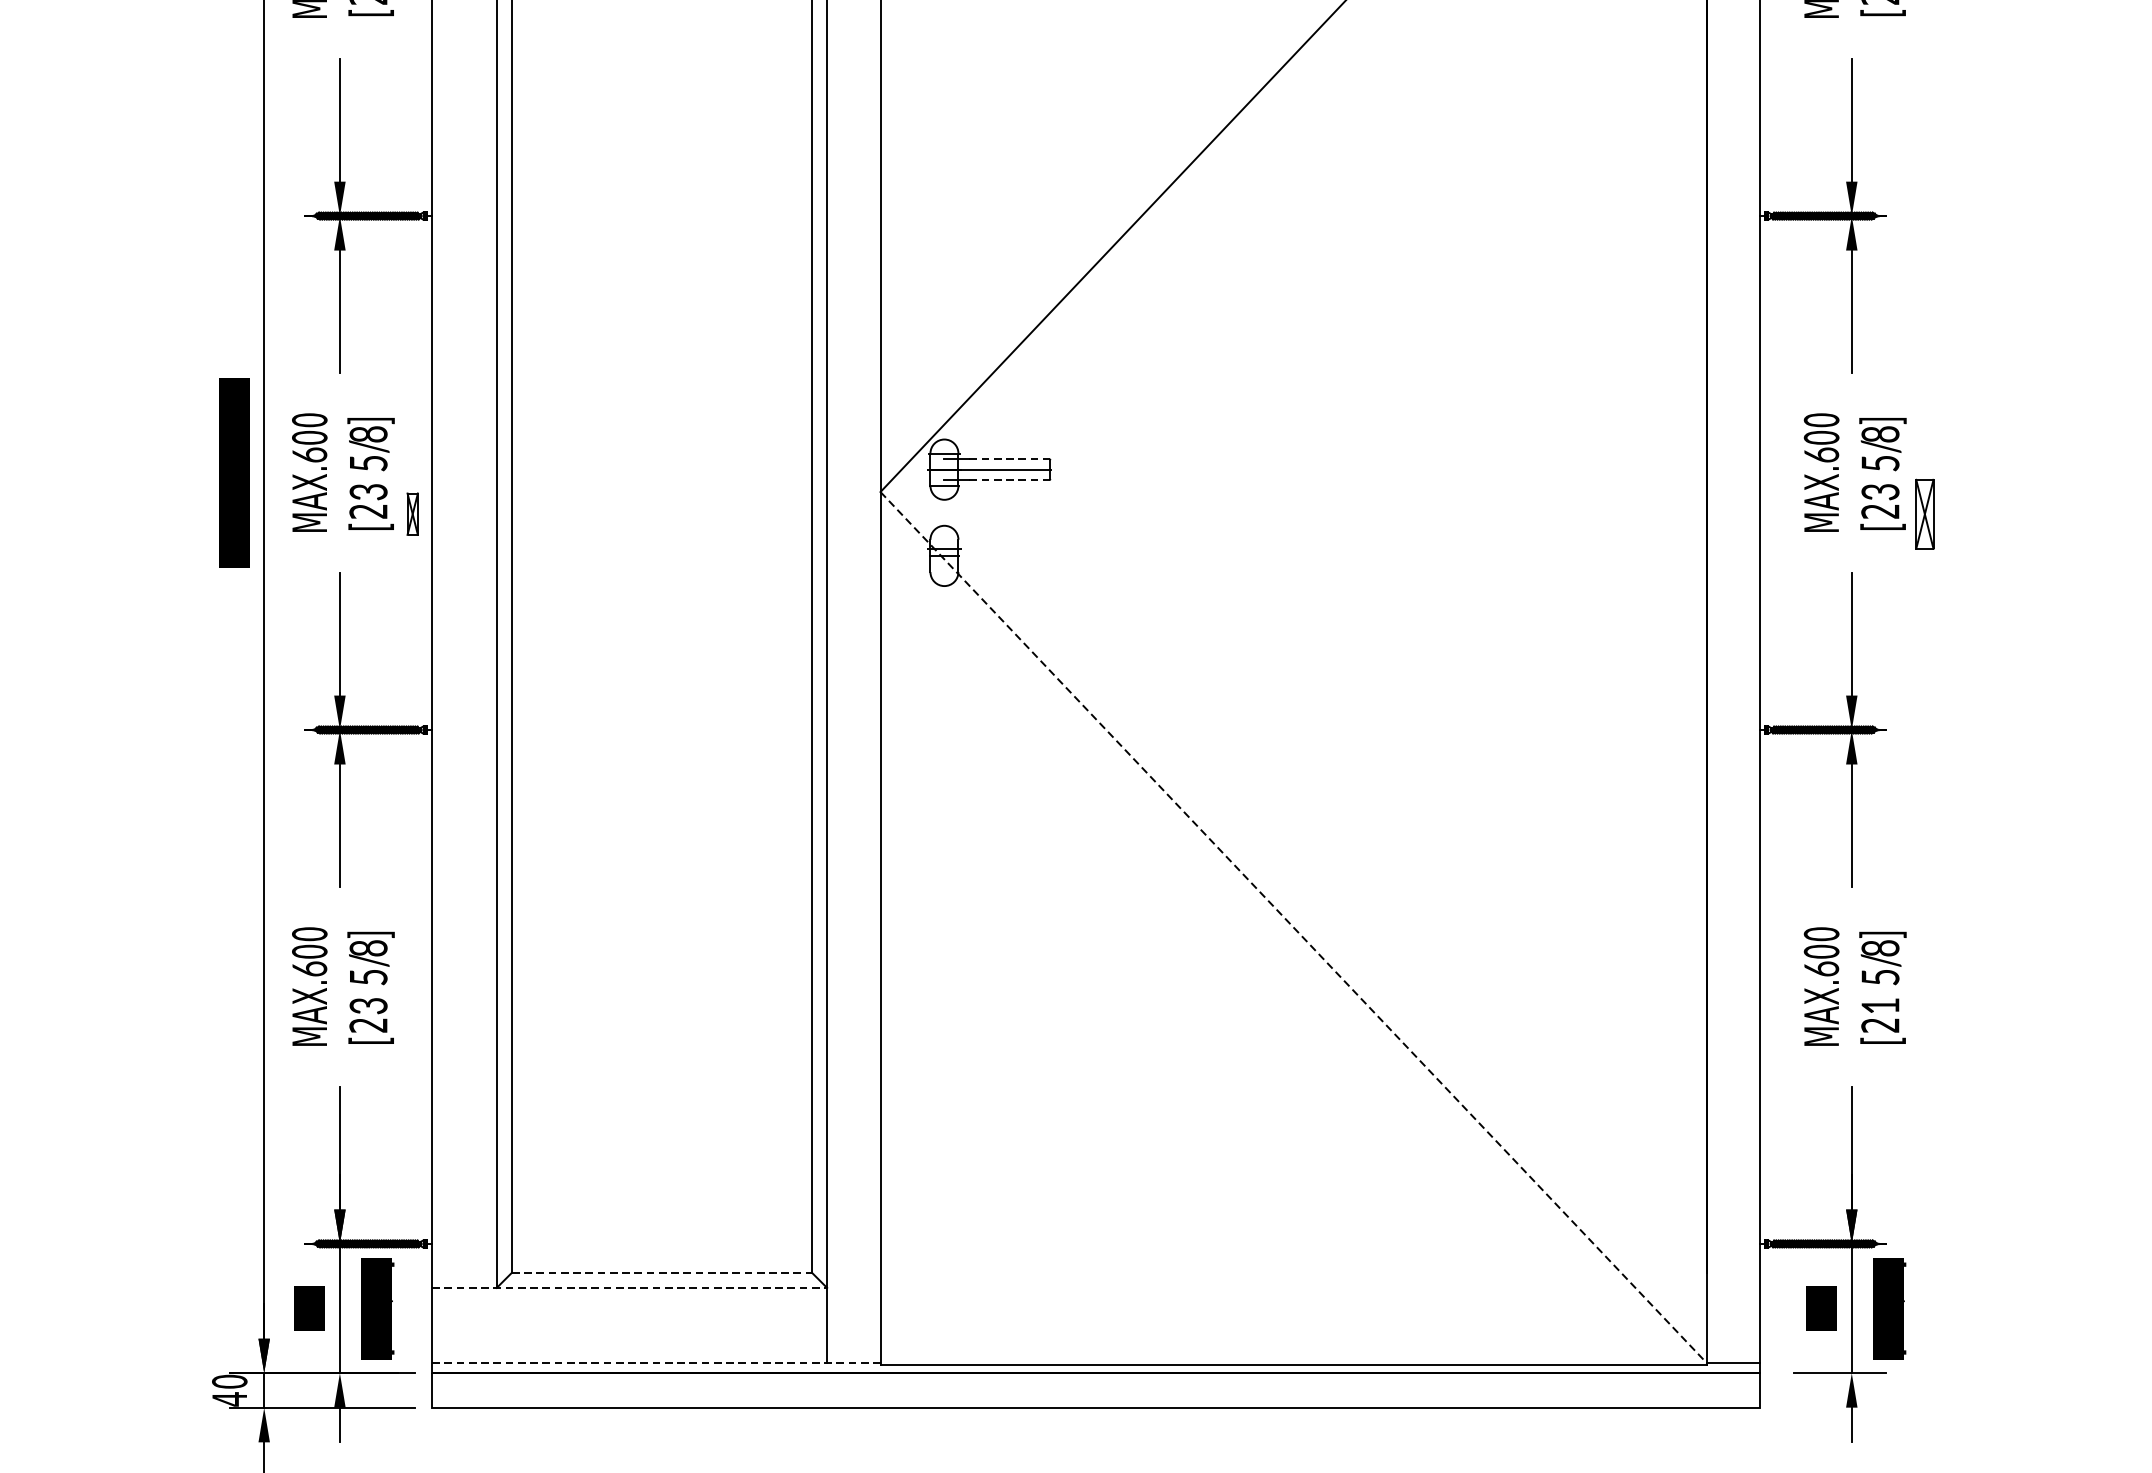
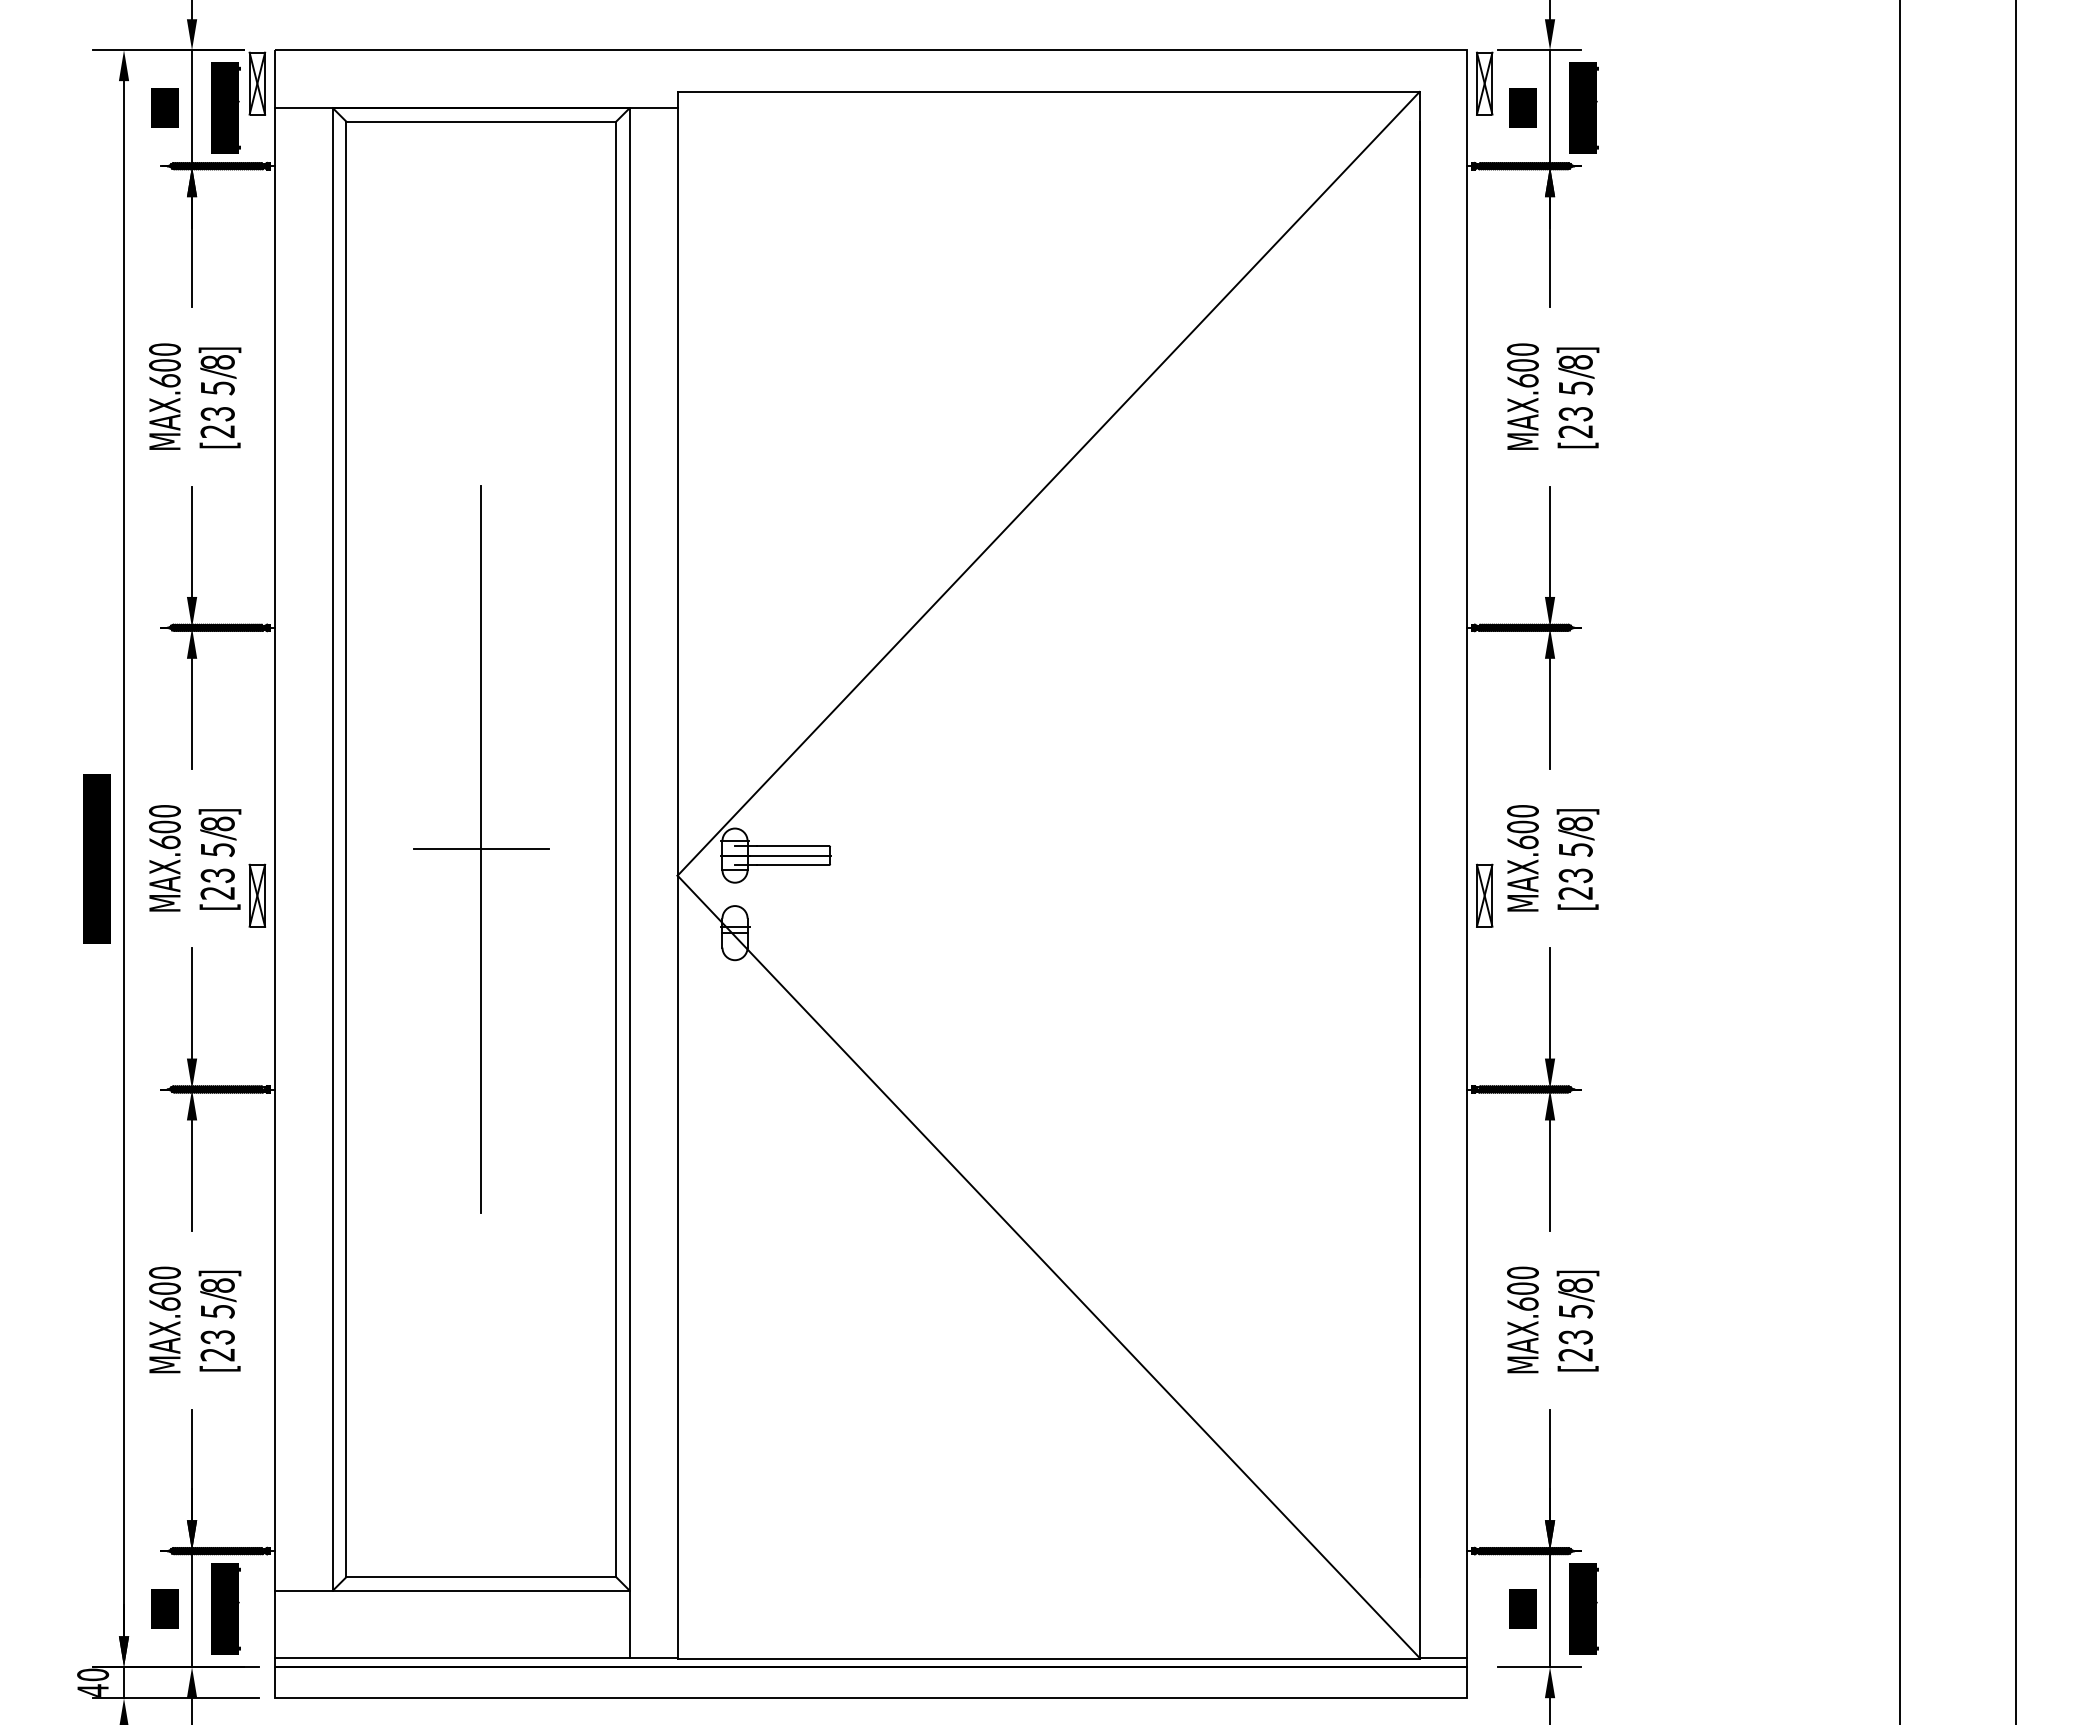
line: (1009, 459) -> (793, 846), dashed -> solid
part: (662, 462) -> (481, 849), added
line: (1009, 479) -> (793, 864), dashed -> solid
part: (412, 514) -> (257, 895), size x1.67
part: (1924, 514) -> (1484, 895), moved
line: (1293, 928) -> (1048, 1267), dashed -> solid
text: (1880, 1006) -> (1575, 1337), 1 -> 3
line: (662, 1273) -> (481, 1577), dashed -> solid
line: (629, 1287) -> (452, 1590), dashed -> solid
line: (656, 1362) -> (476, 1657), dashed -> solid

